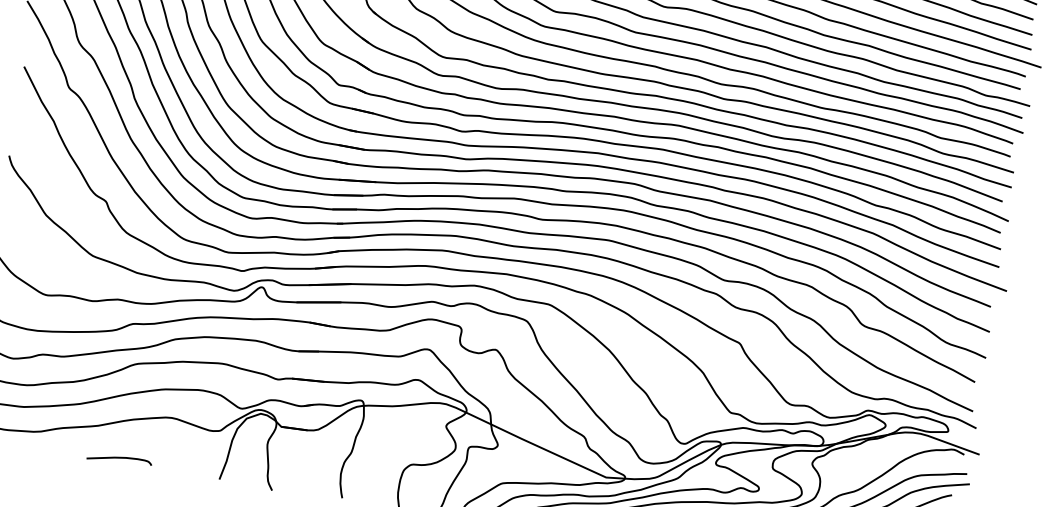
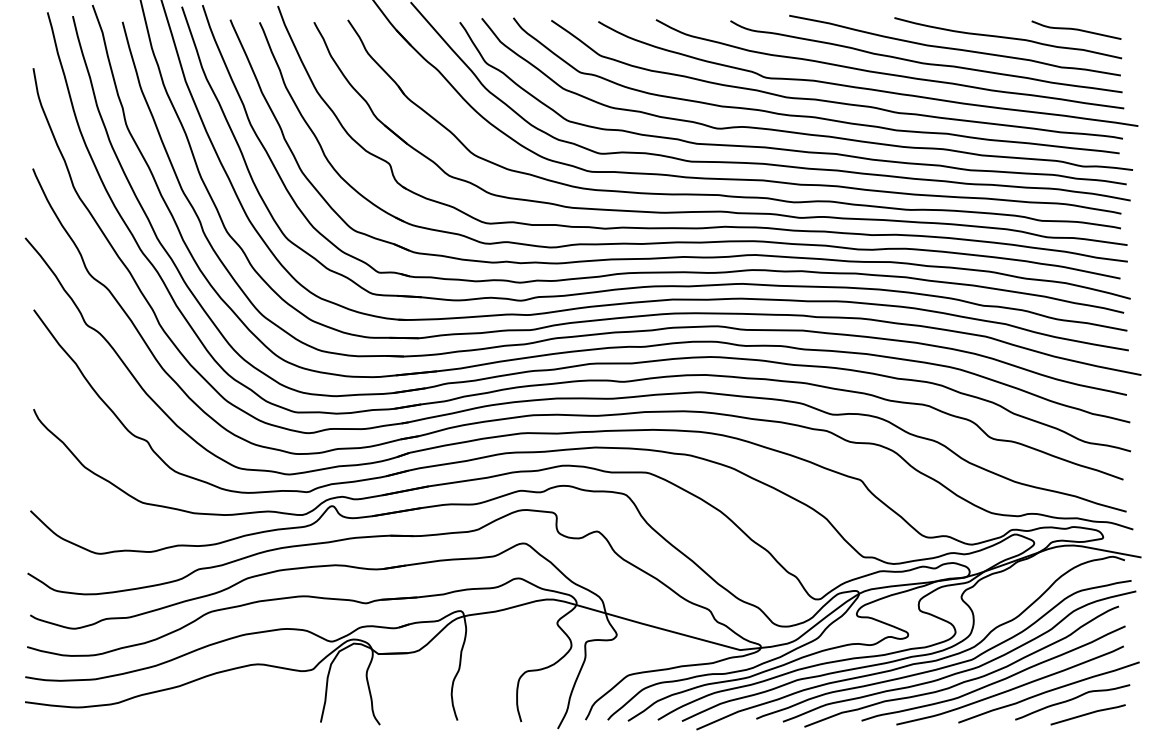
curve: (118, 458) -> (207, 718), removed

